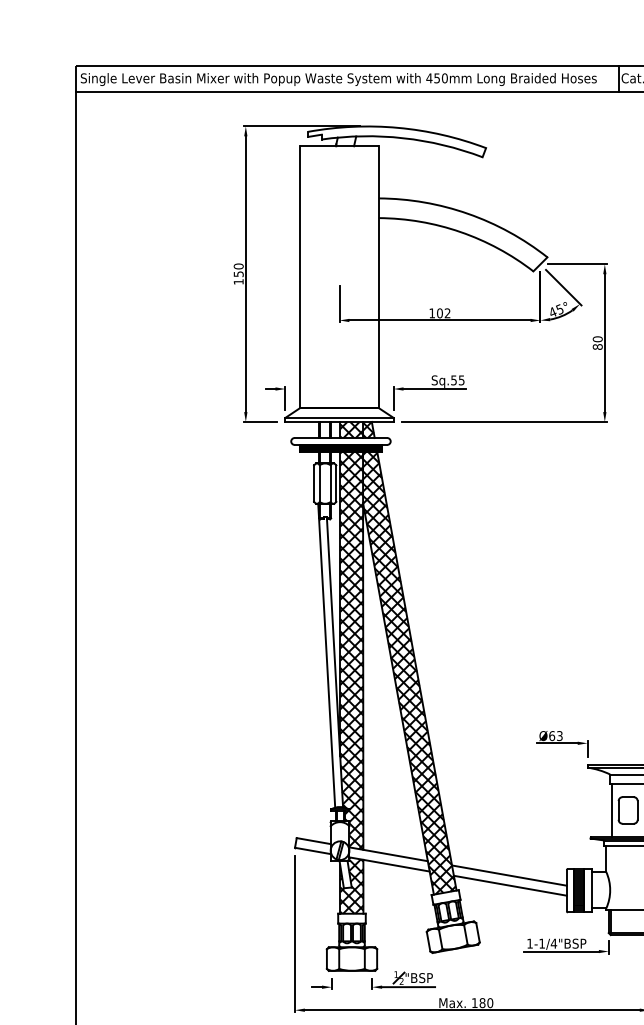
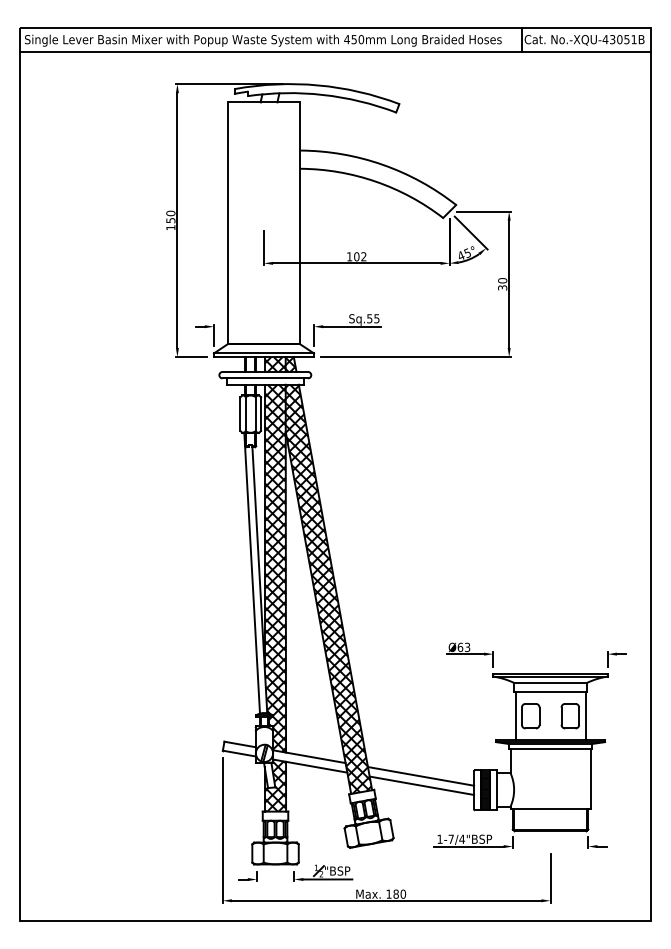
text: (597, 346) -> (502, 287), 80 -> 30
hatch: (341, 448) -> (265, 381), removed
text: (541, 942) -> (450, 838), 1-1/4"BSP -> 1-7/4"BSP

